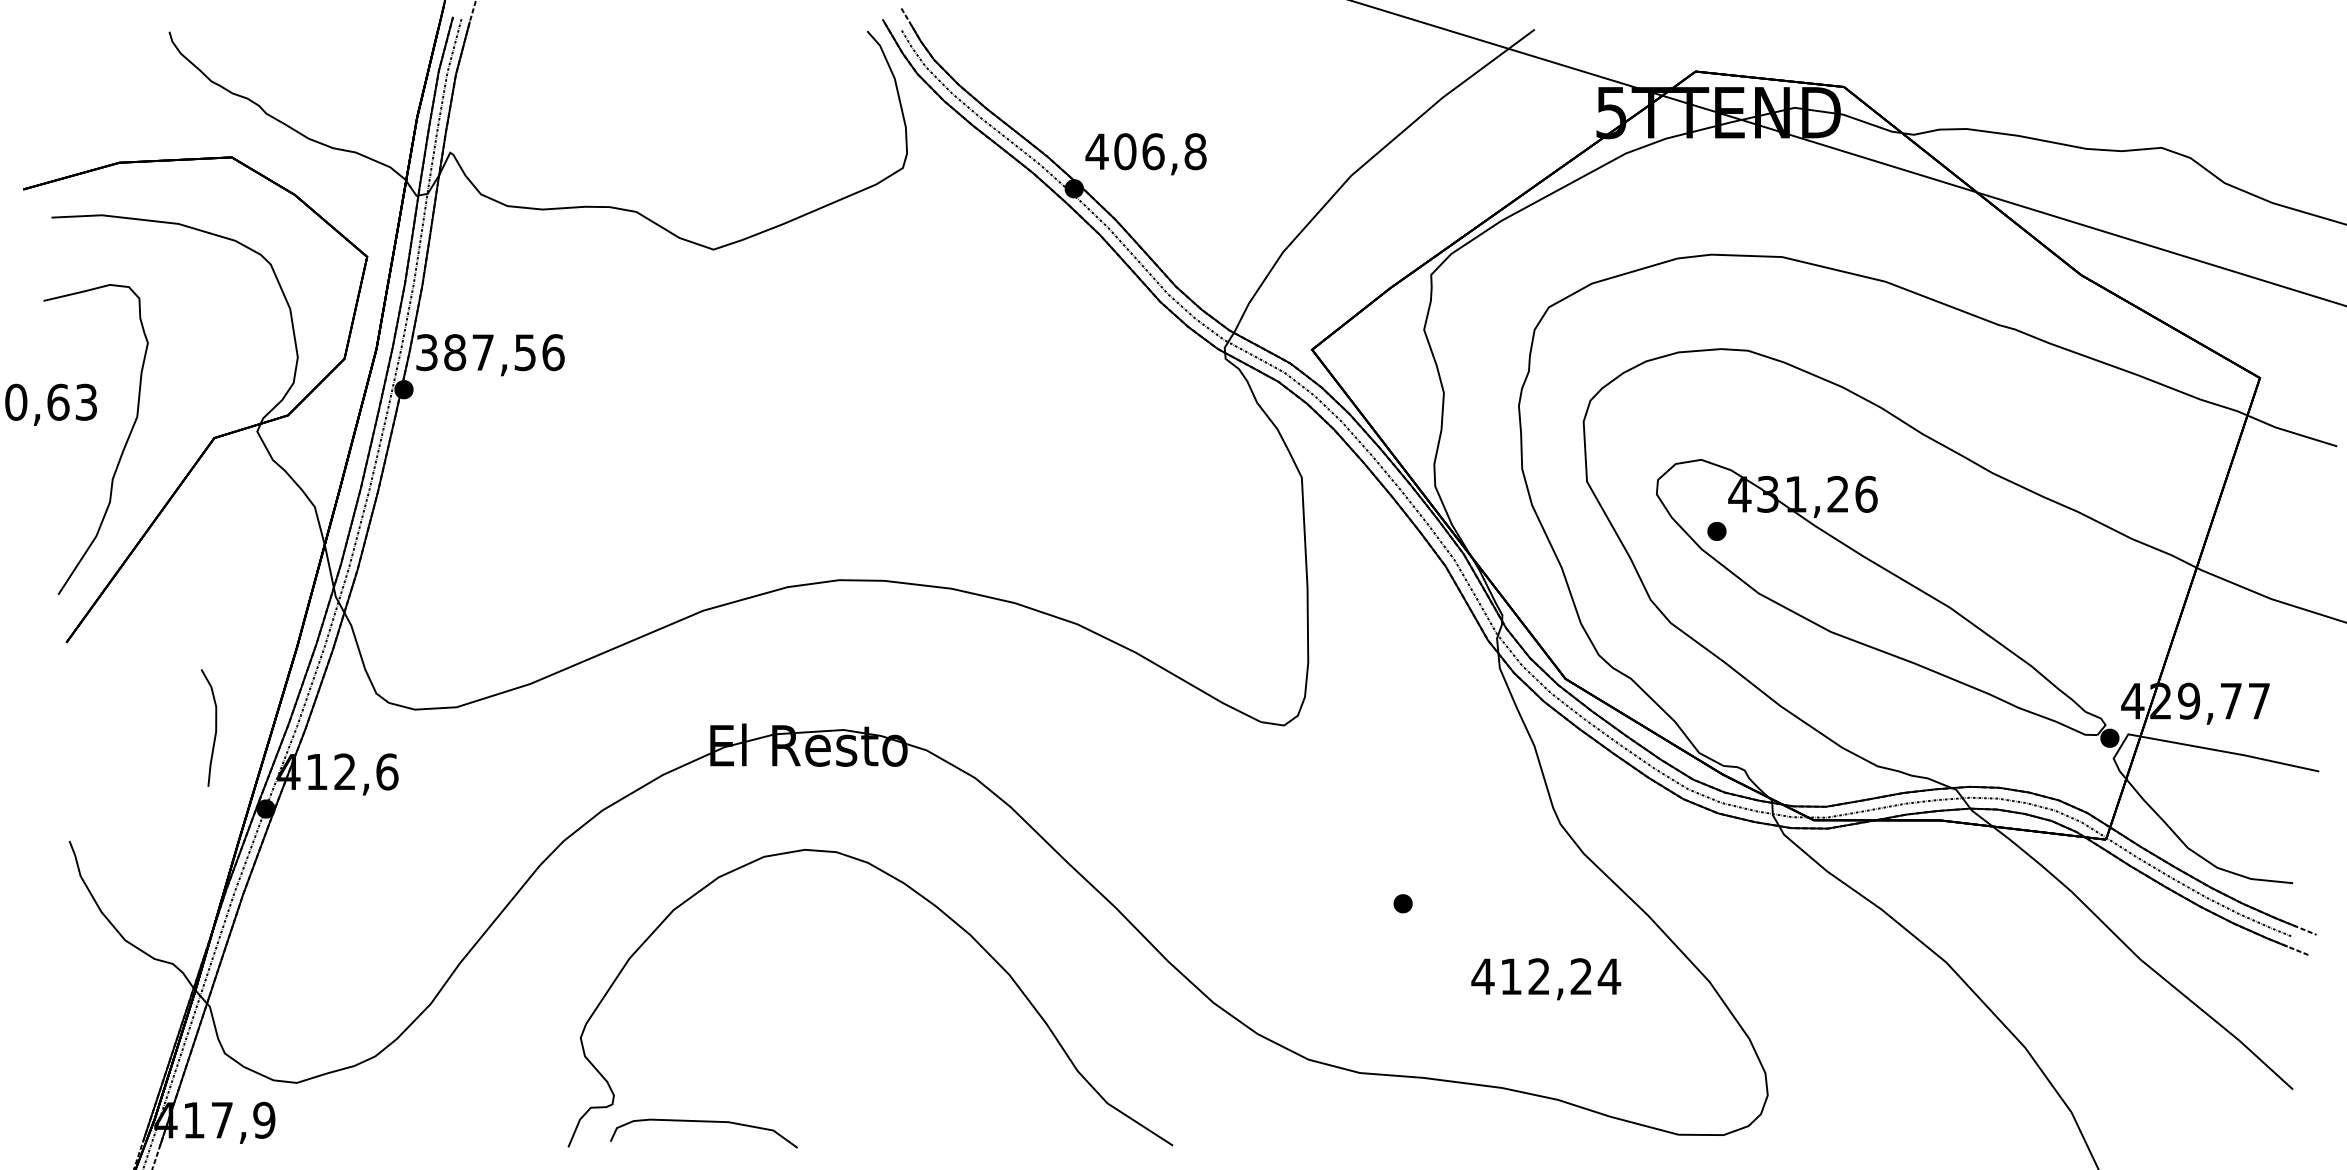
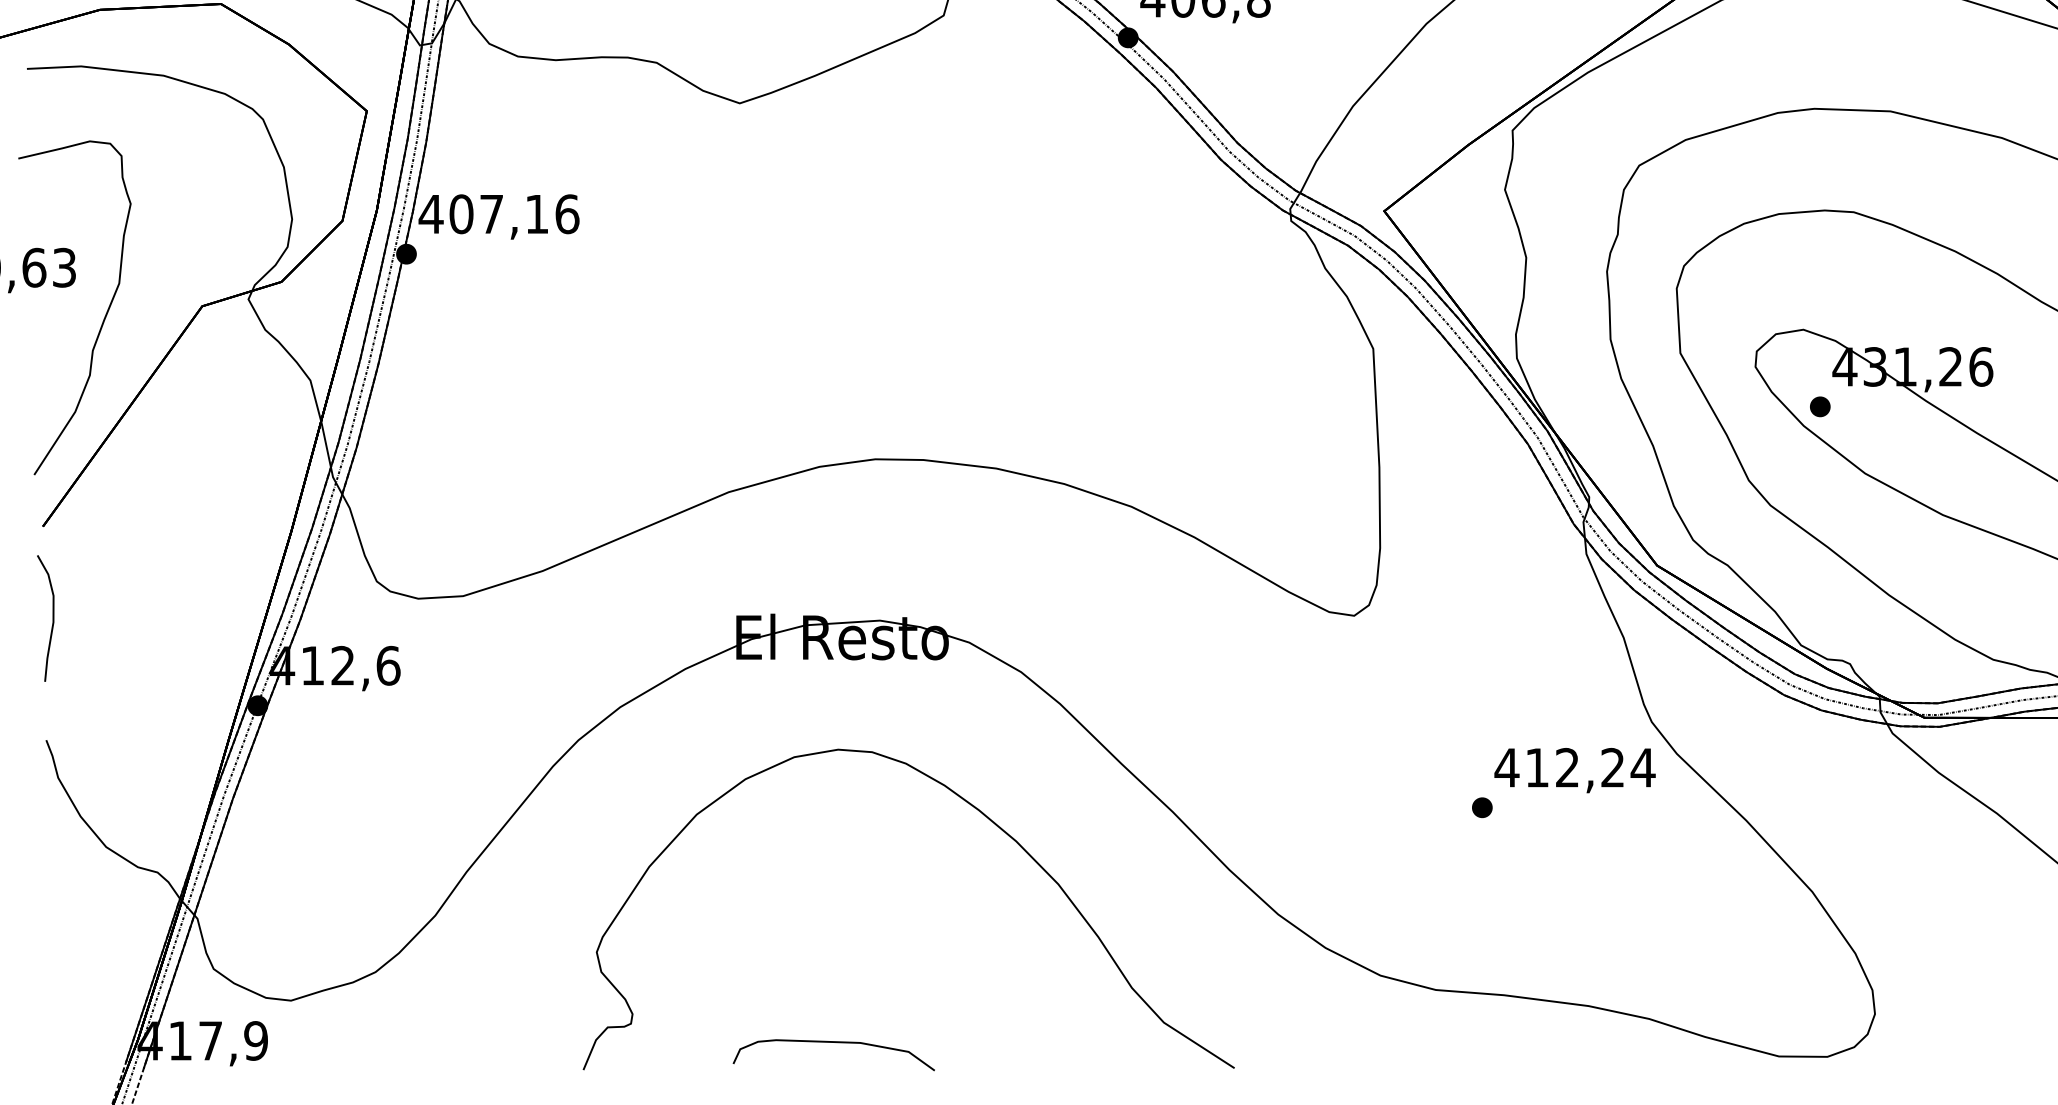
text: (475, 352) -> (483, 214), 387,56 -> 407,16
curve: (215, 727) -> (52, 617), moved
text: (1546, 979) -> (1575, 770), moved
curve: (703, 1122) -> (833, 1043), moved

